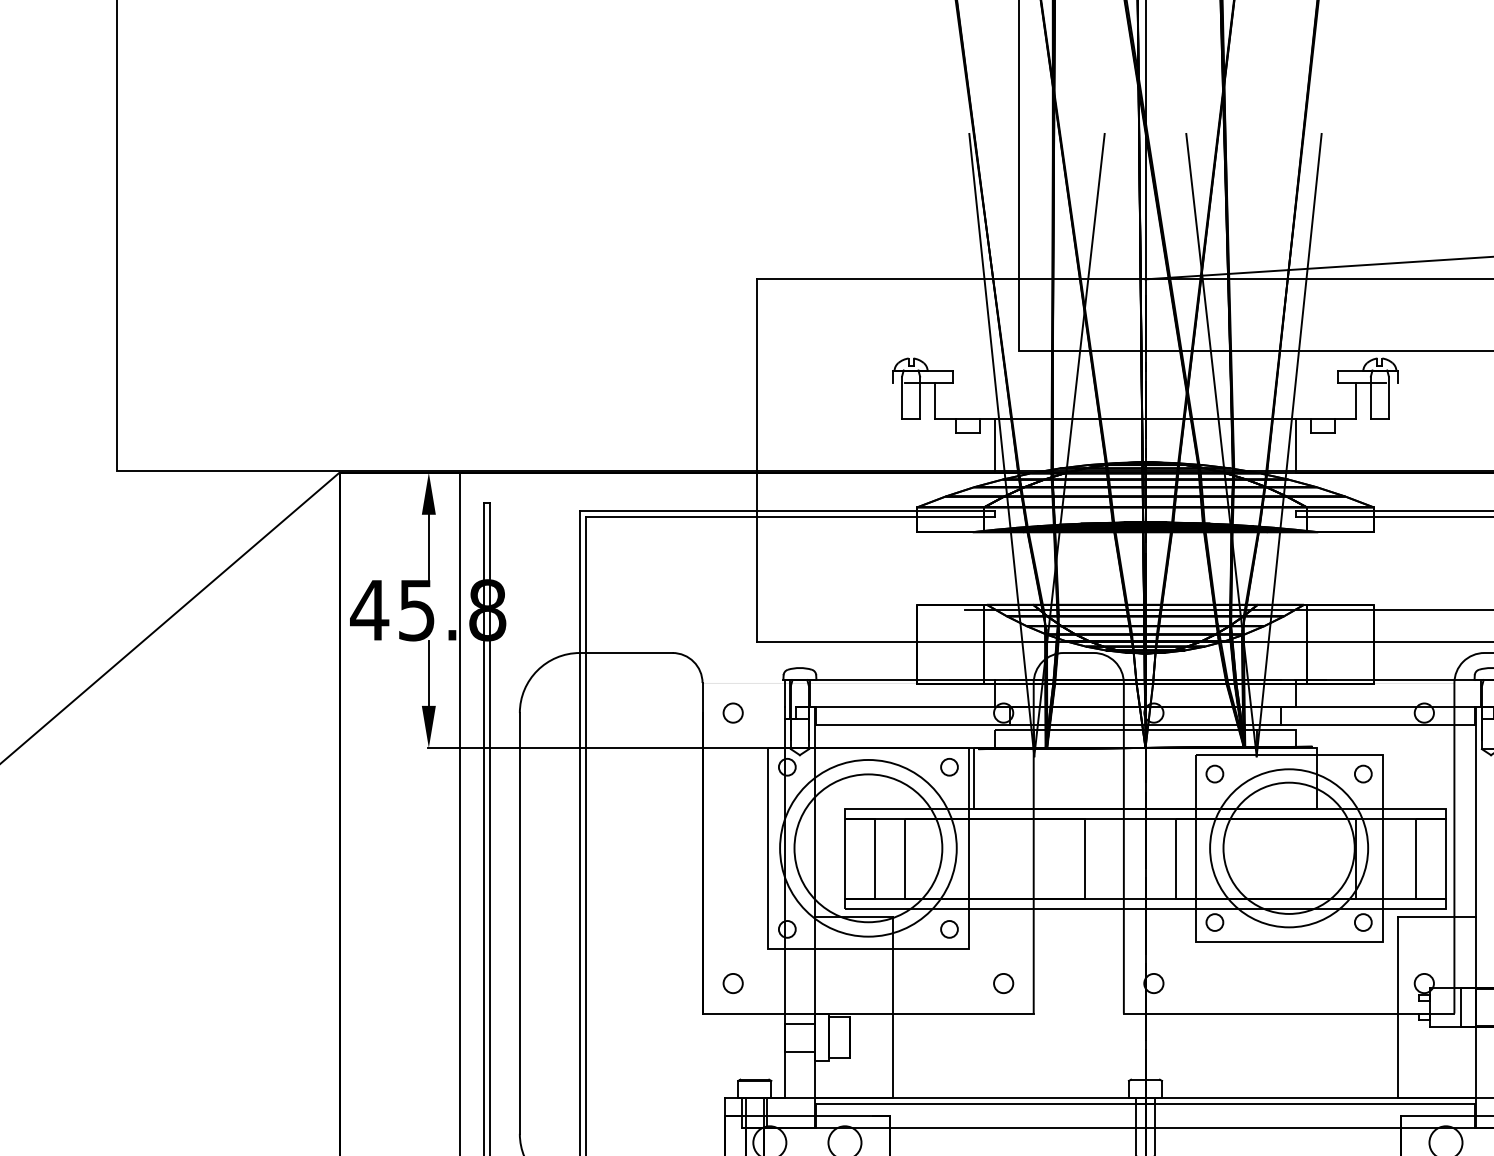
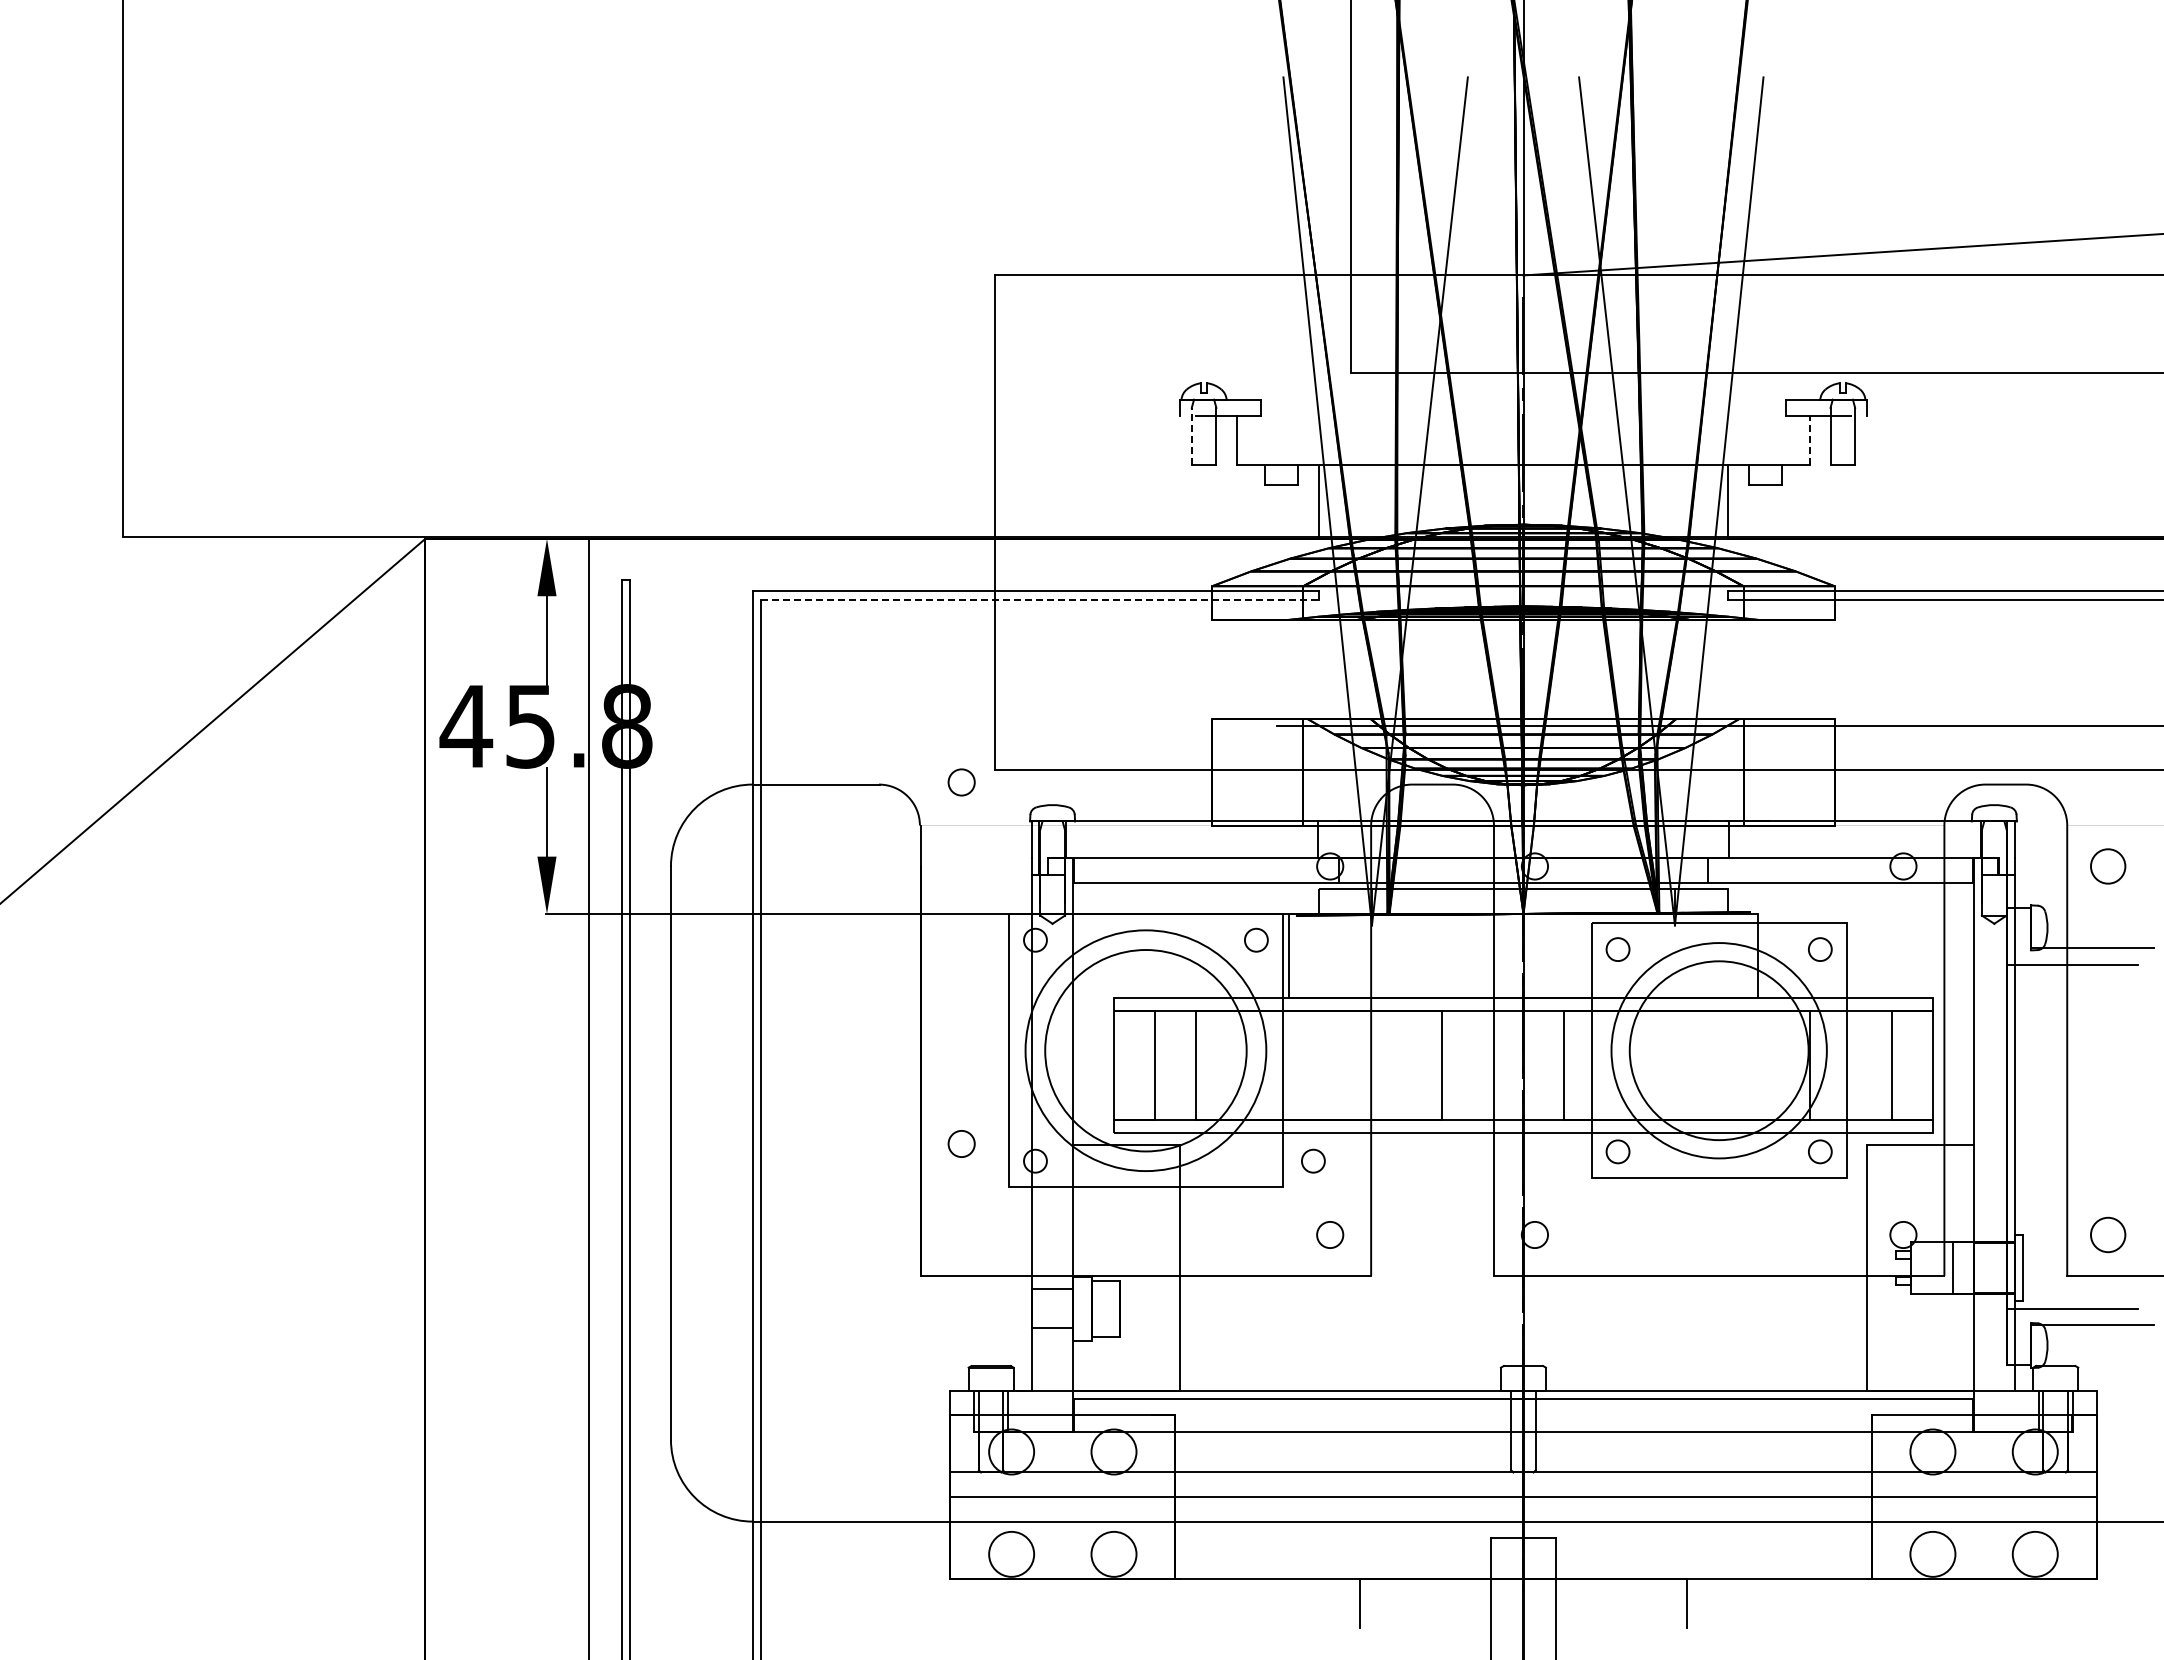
line: (901, 397) -> (1191, 436), solid -> dashed
line: (1356, 400) -> (1810, 440), solid -> dashed
line: (790, 517) -> (1039, 599), solid -> dashed
circle: (733, 713) -> (961, 782), moved
circle: (949, 928) -> (1313, 1160), moved
circle: (733, 983) -> (961, 1143), moved

